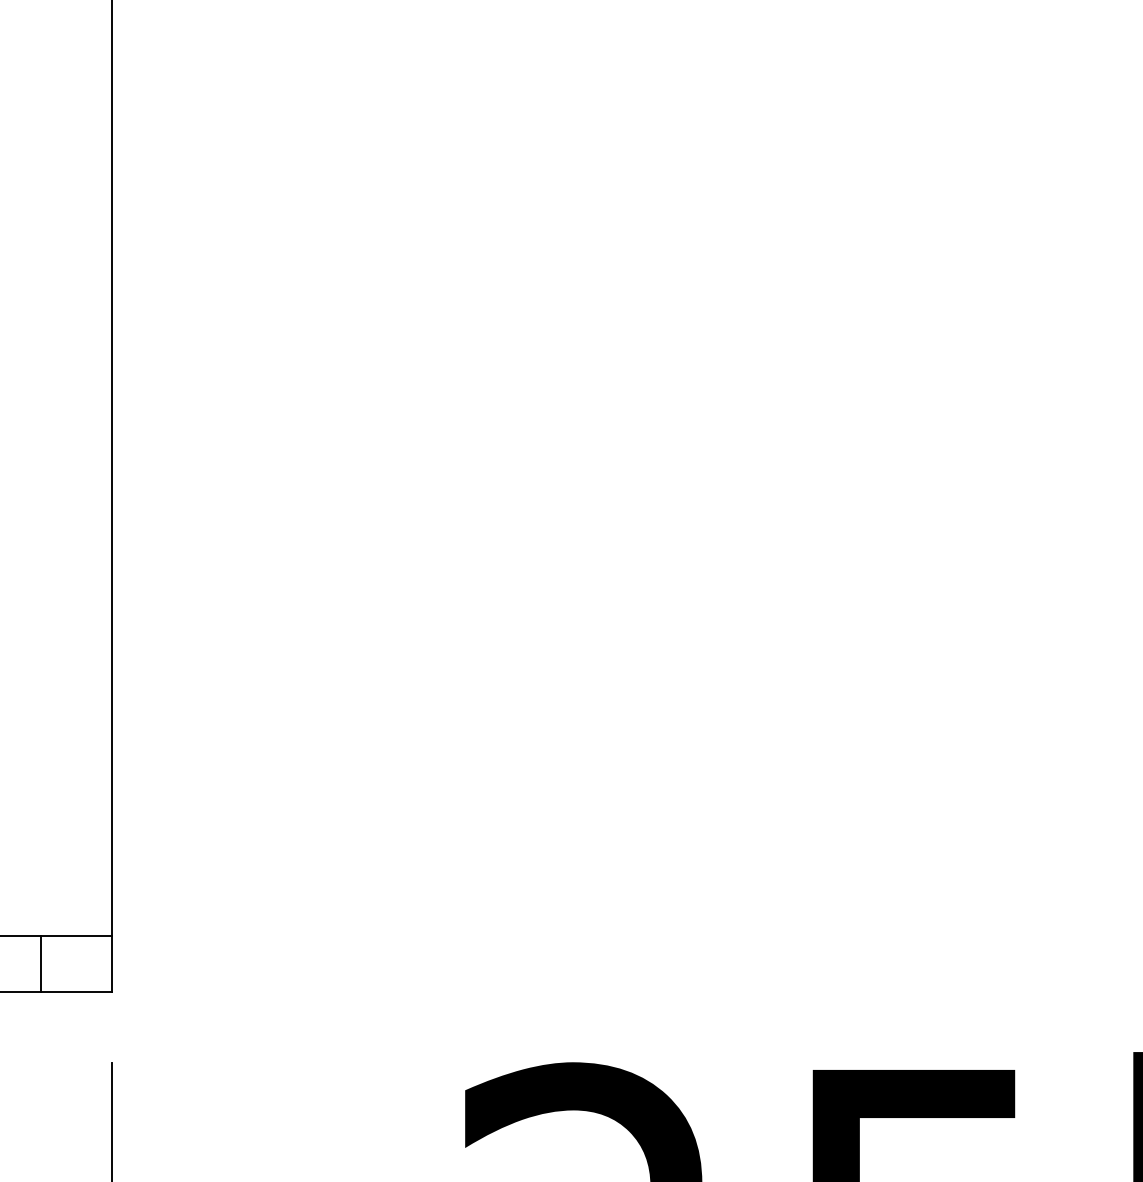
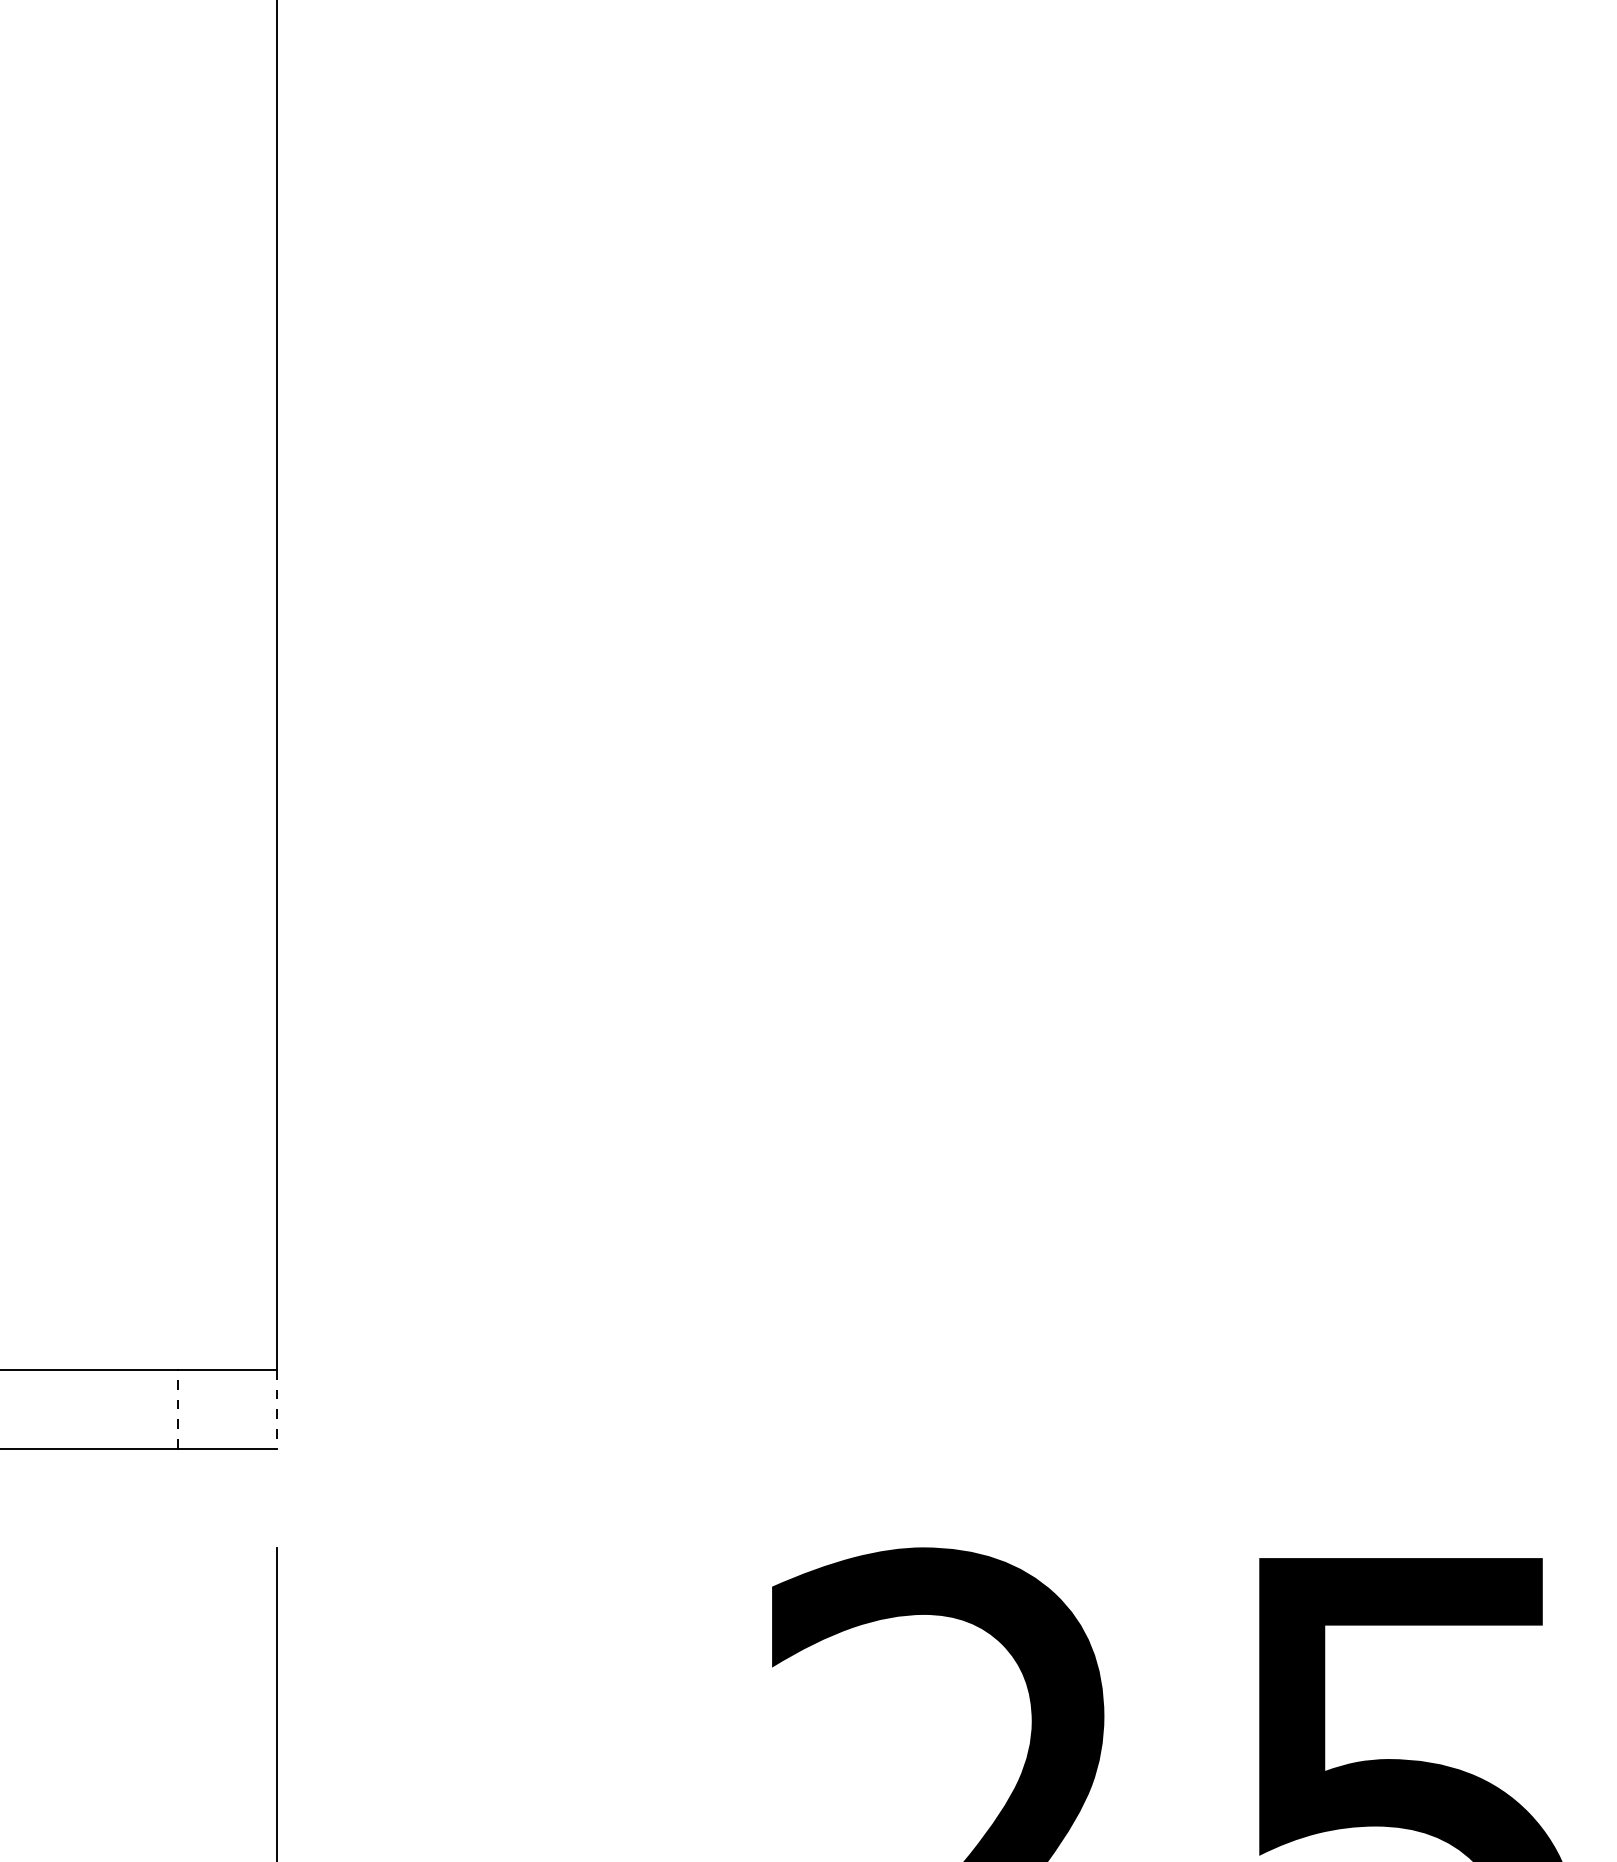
line: (40, 963) -> (177, 1409), solid -> dashed
line: (111, 963) -> (276, 1409), solid -> dashed

